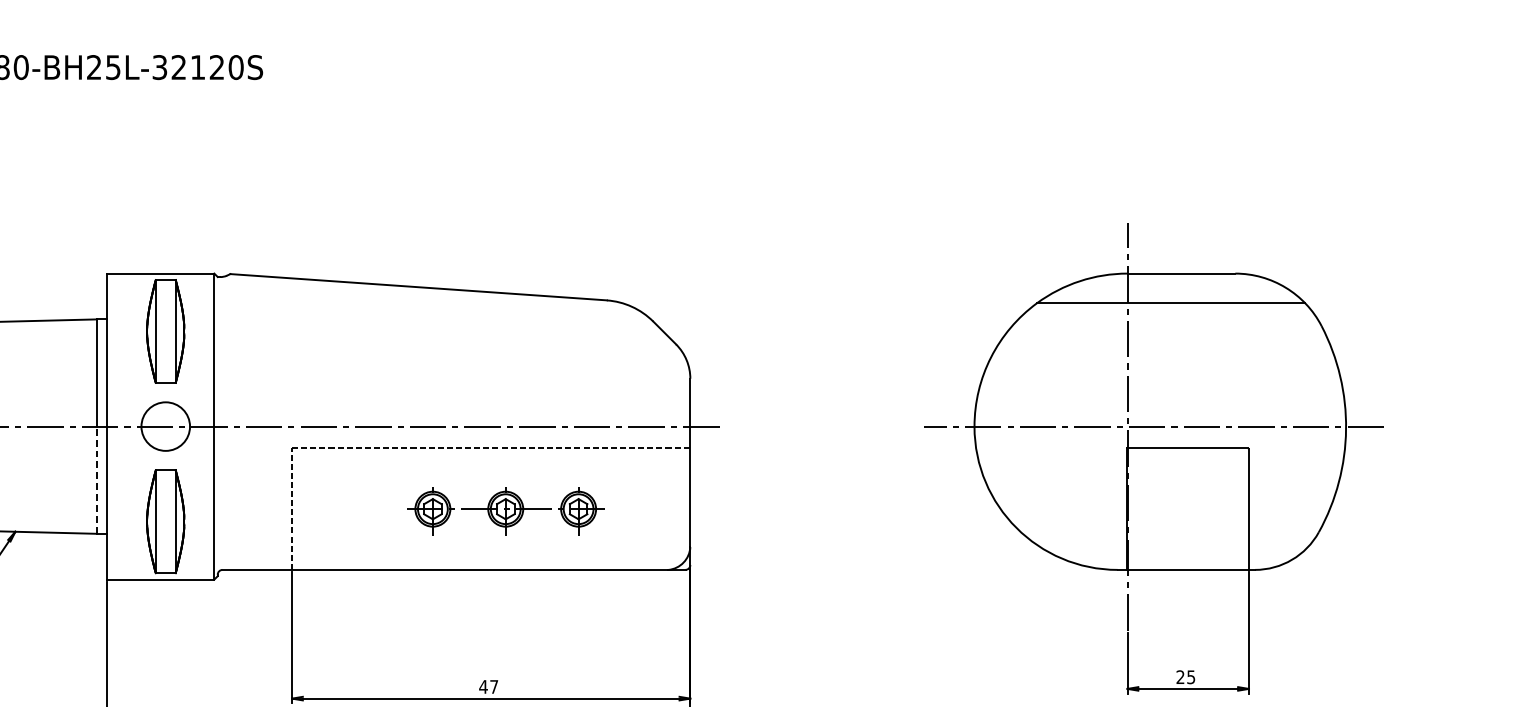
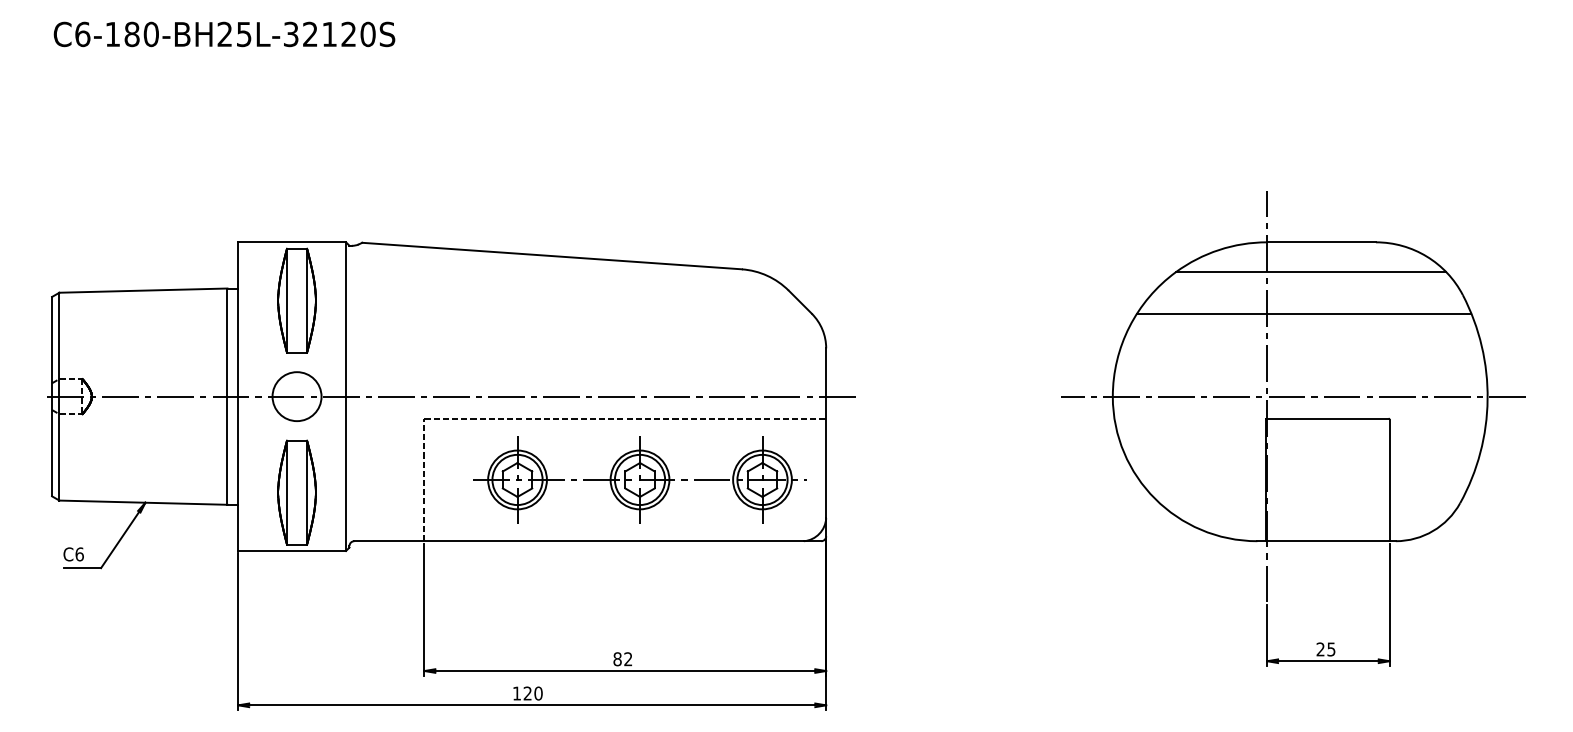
line: (1164, 344) -> (1304, 313), added
line: (96, 479) -> (227, 450), dashed -> solid
part: (505, 508) -> (639, 479), size x1.67
text: (488, 687) -> (622, 659), 47 -> 82

